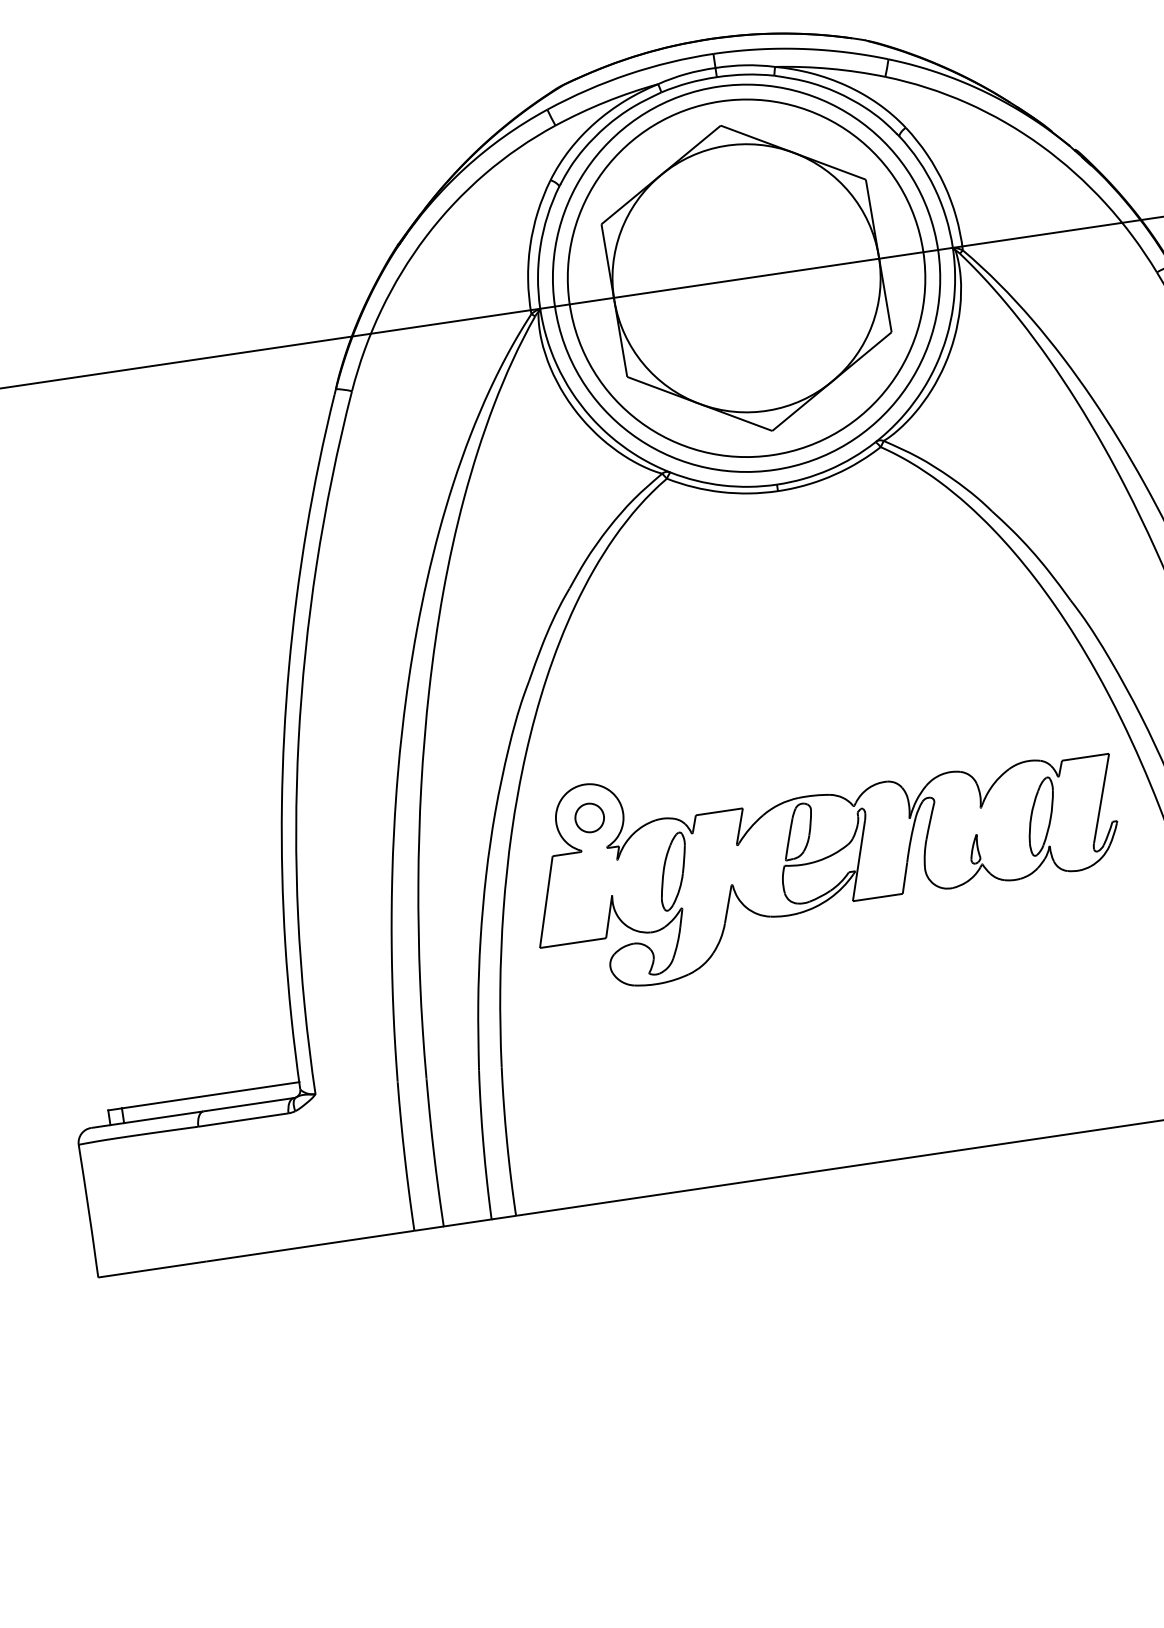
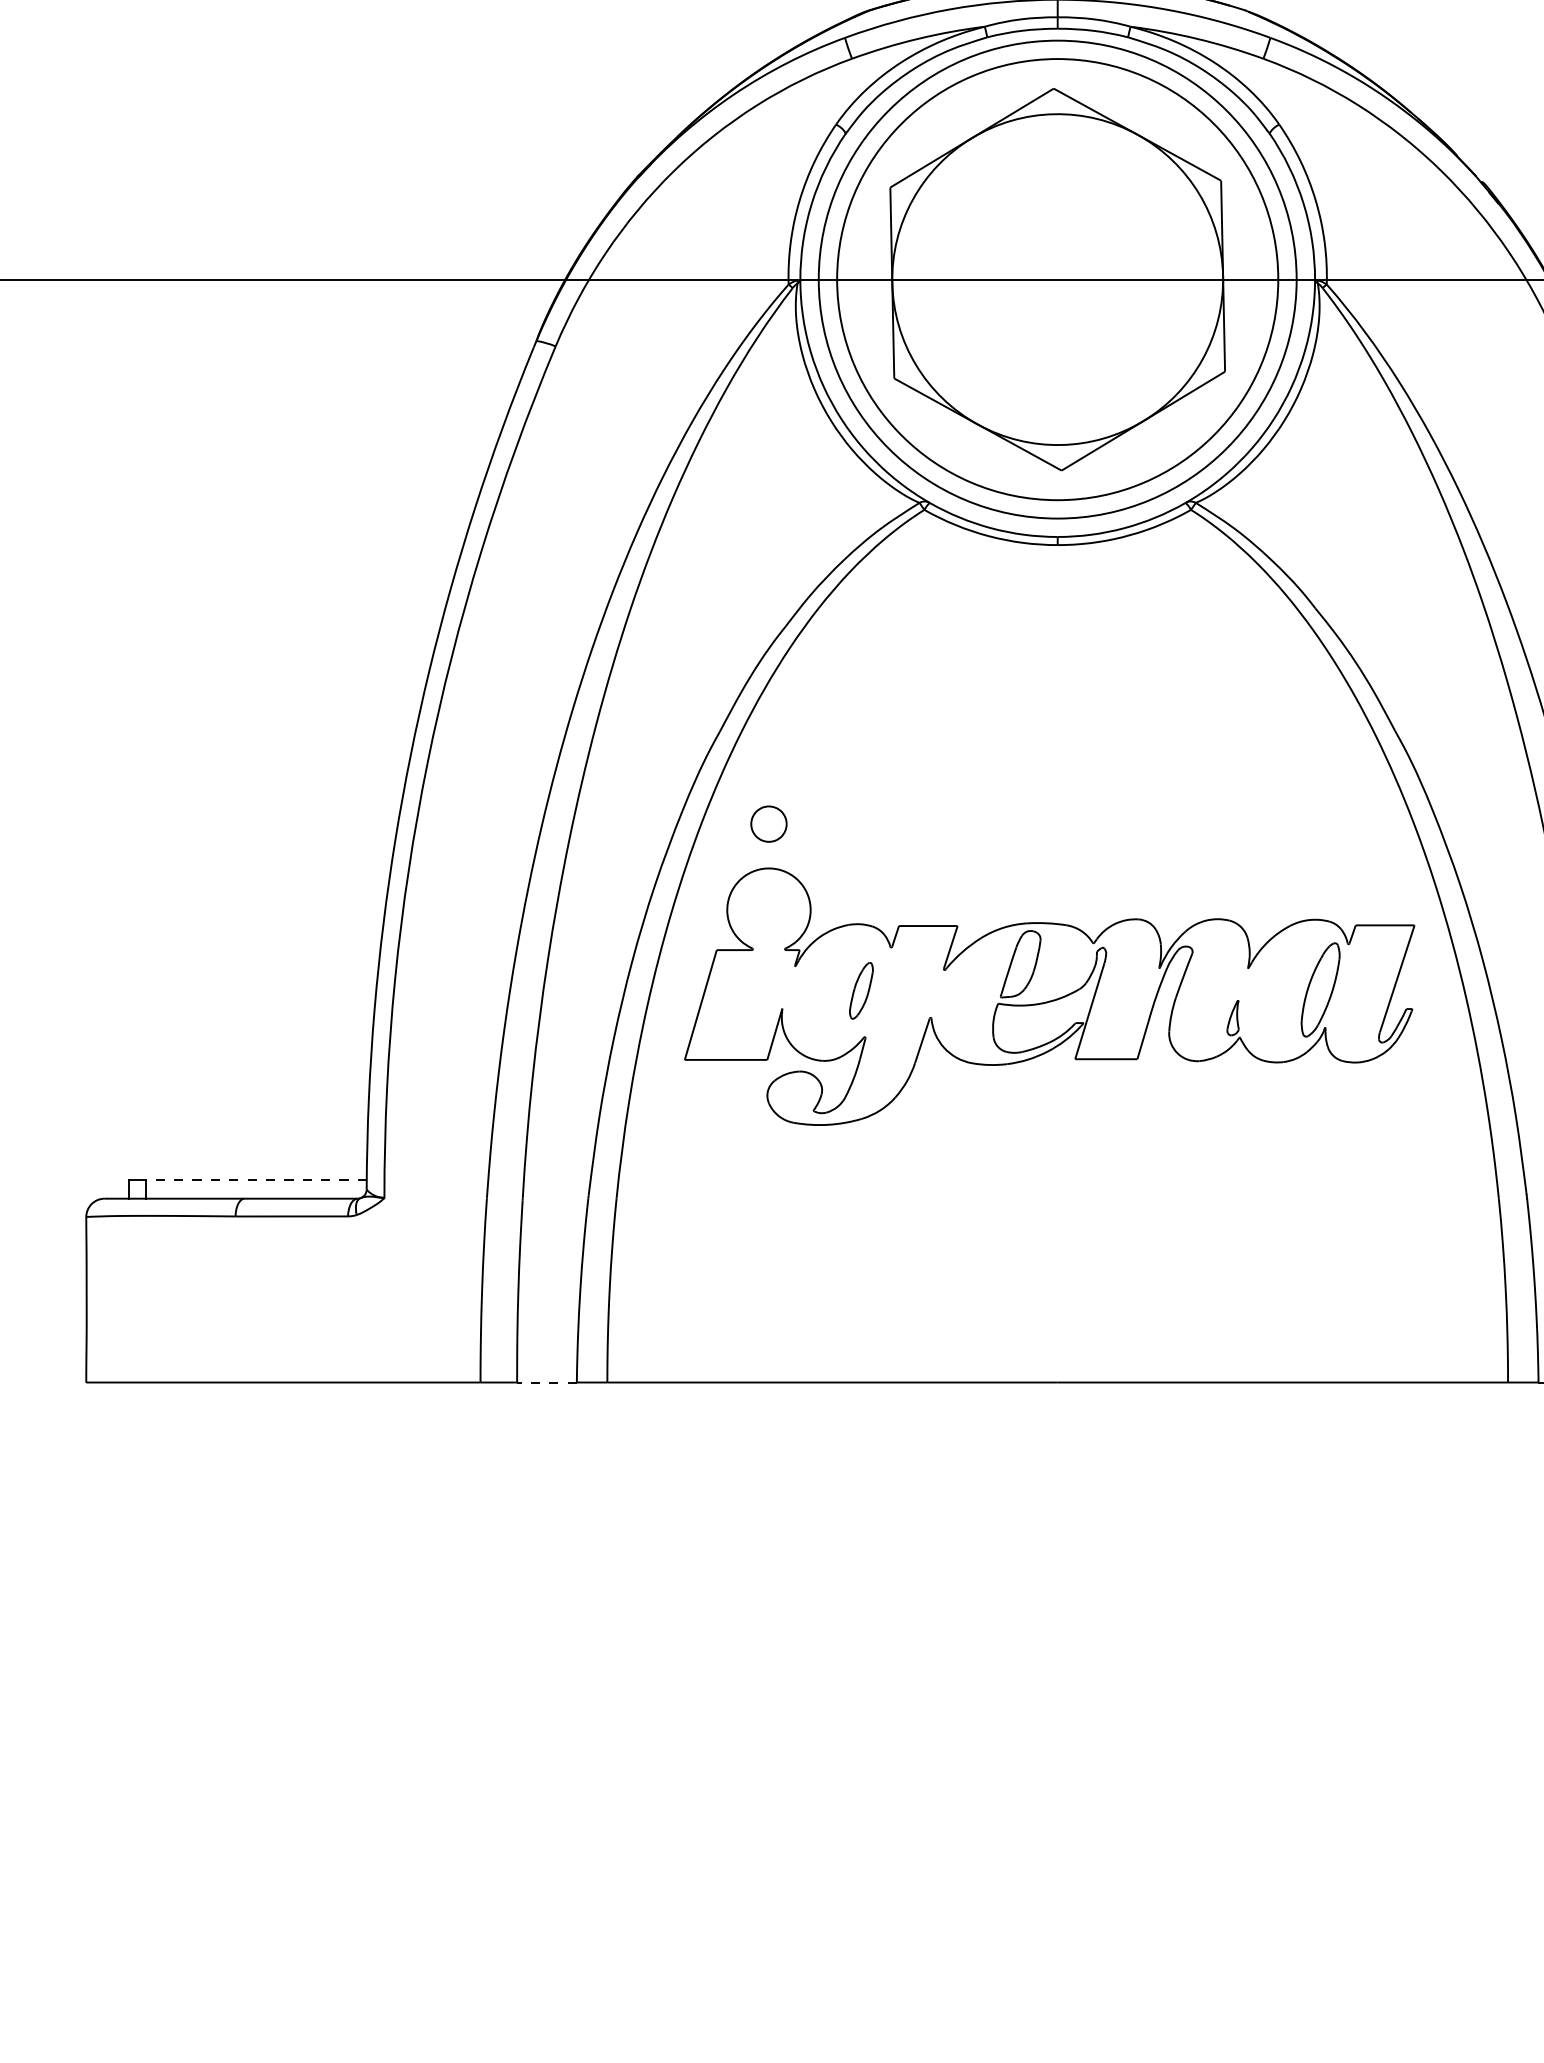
part: (589, 817) -> (768, 823), moved
part: (673, 871) -> (861, 990), size x0.6
line: (210, 1095) -> (256, 1180), solid -> dashed
line: (468, 1222) -> (547, 1382), solid -> dashed

